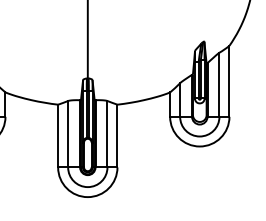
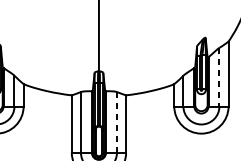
line: (219, 85) -> (219, 77), solid -> dashed
line: (107, 134) -> (116, 122), solid -> dashed

